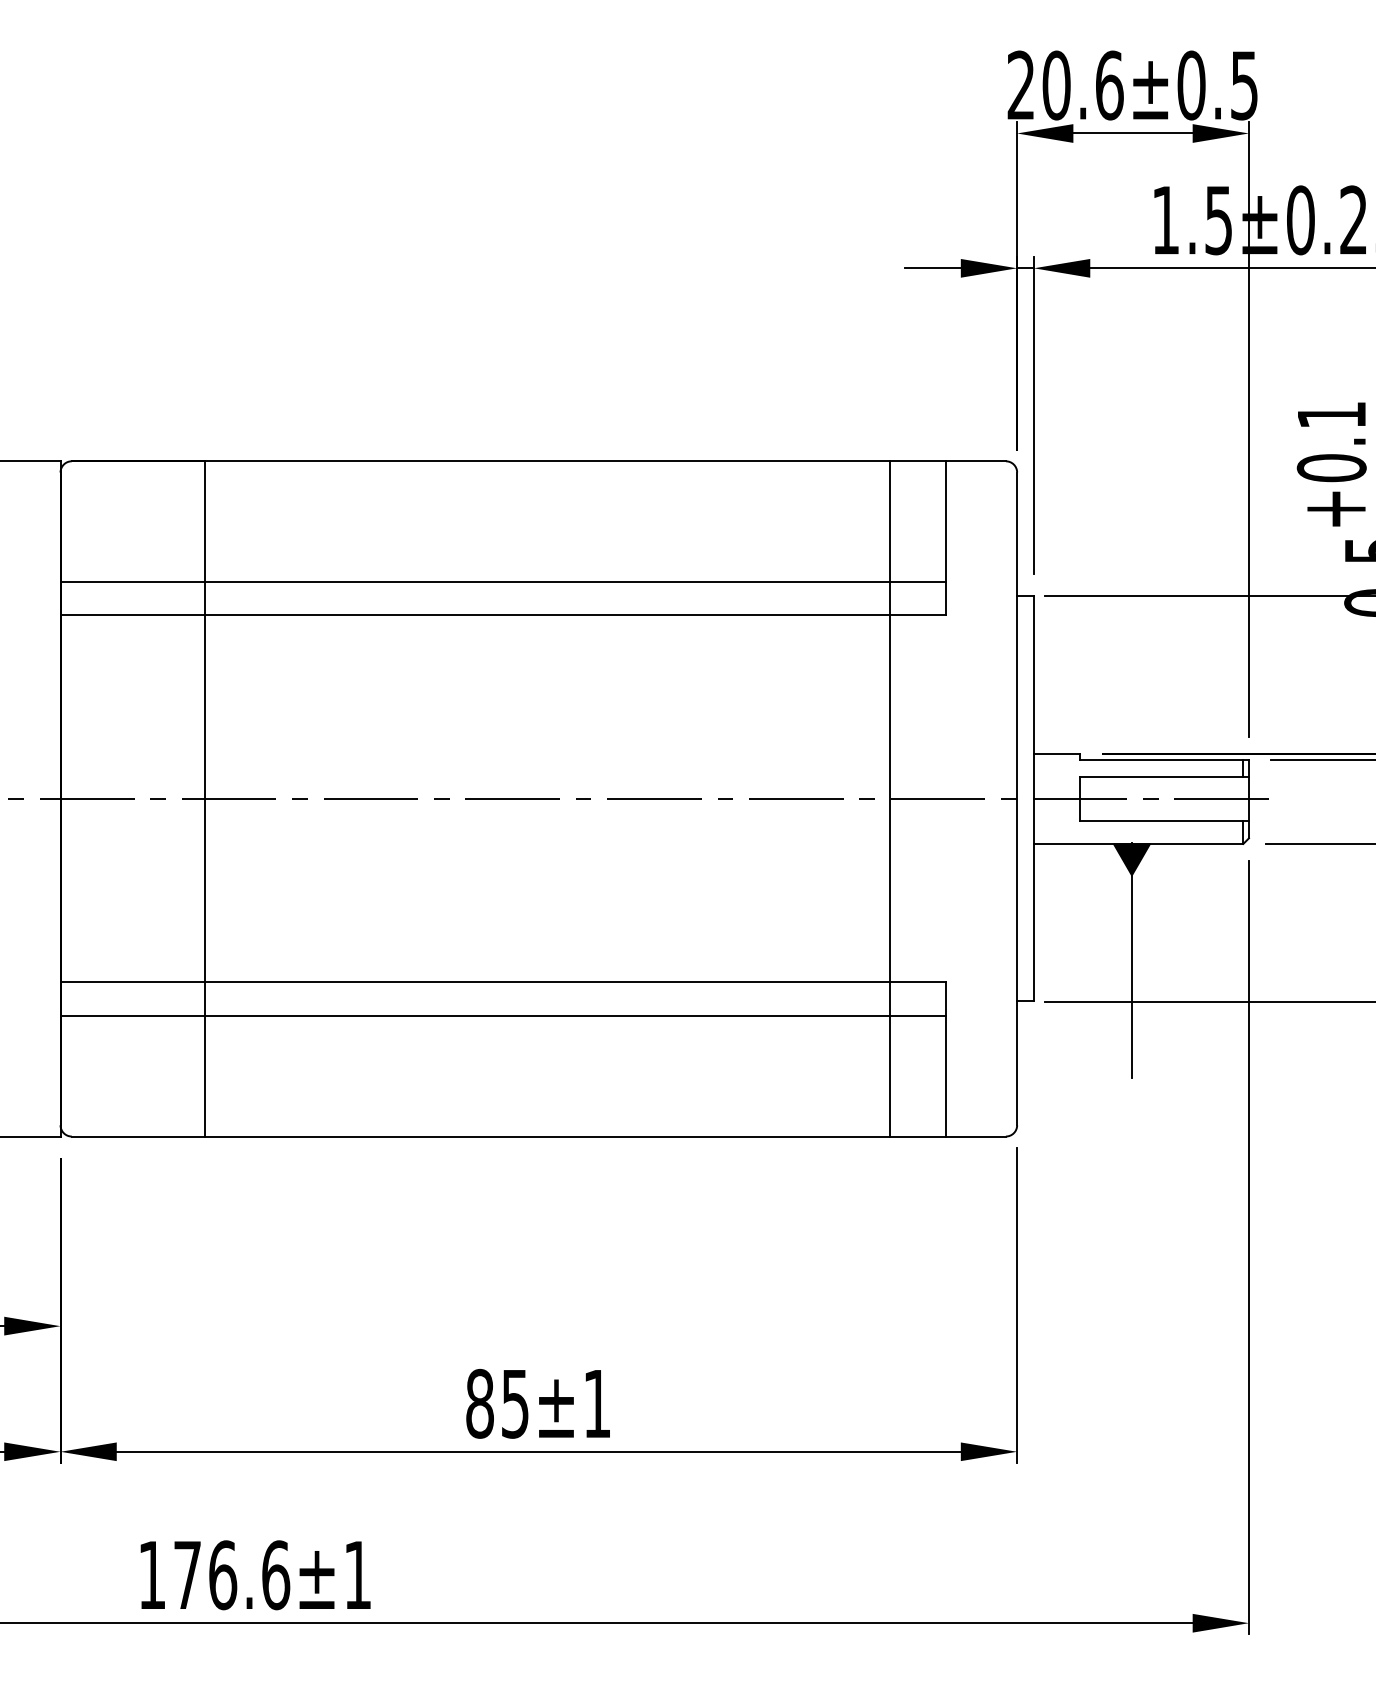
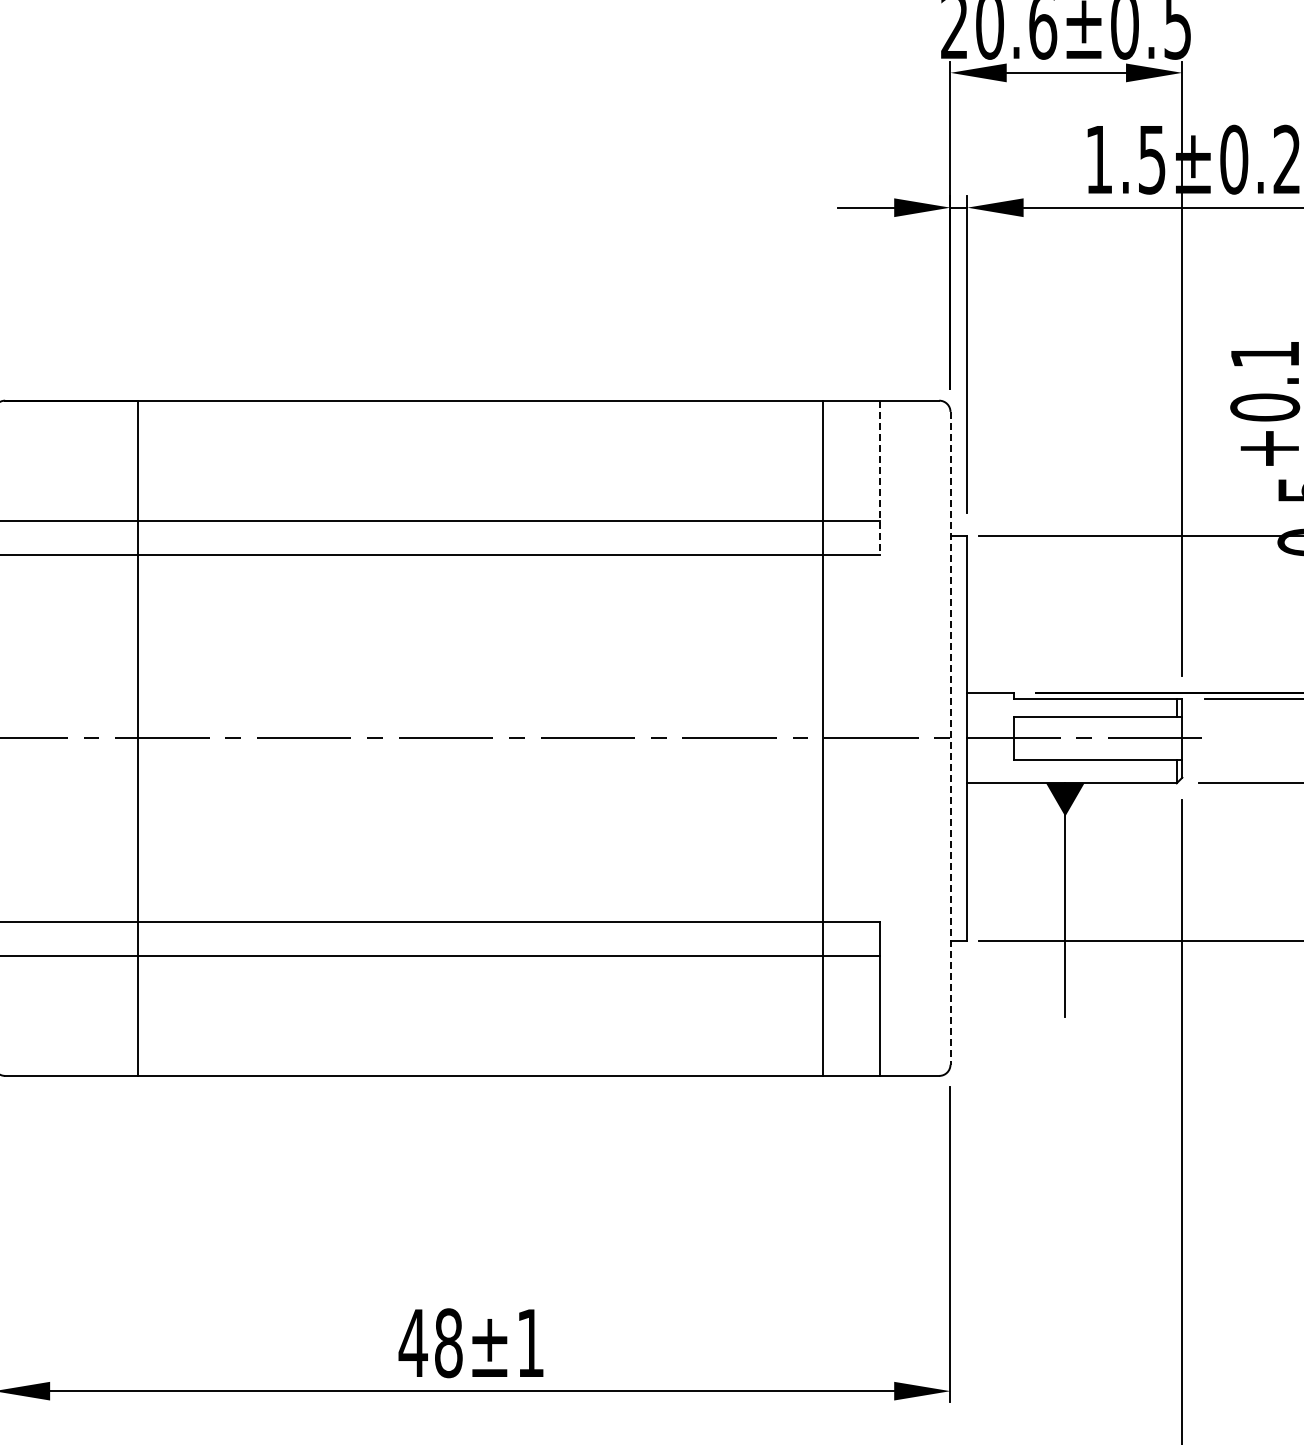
line: (946, 538) -> (879, 477), solid -> dashed
line: (1017, 799) -> (950, 738), solid -> dashed
text: (497, 1403) -> (430, 1342), 85±1 -> 48±1

